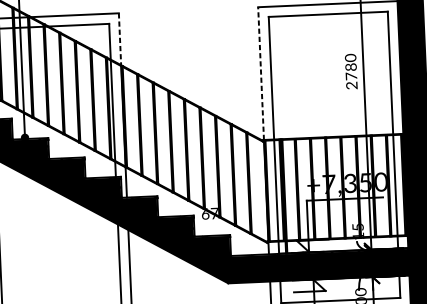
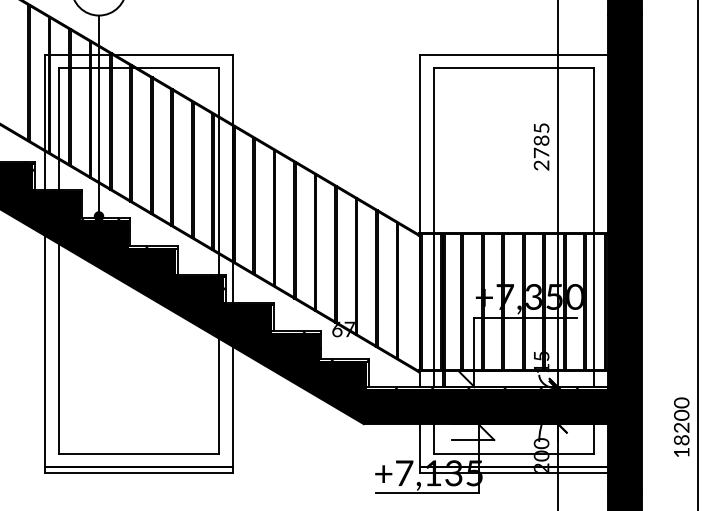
line: (119, 39) -> (232, 89), dashed -> solid
text: (350, 57) -> (541, 127), 2780 -> 2785
line: (261, 73) -> (420, 143), dashed -> solid

